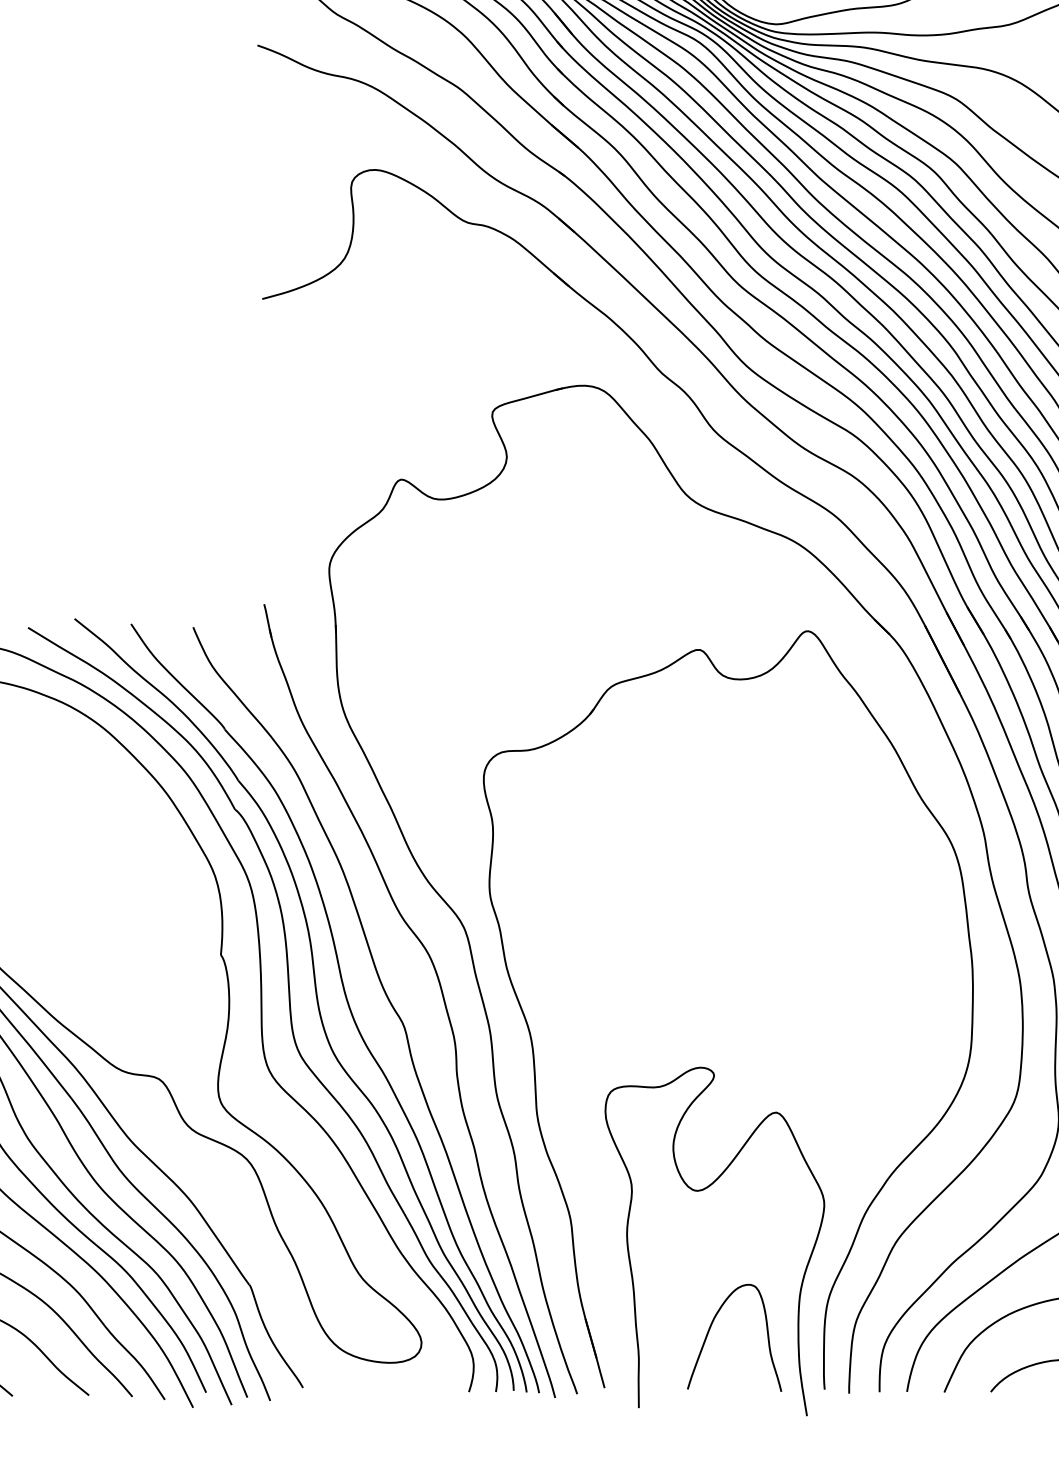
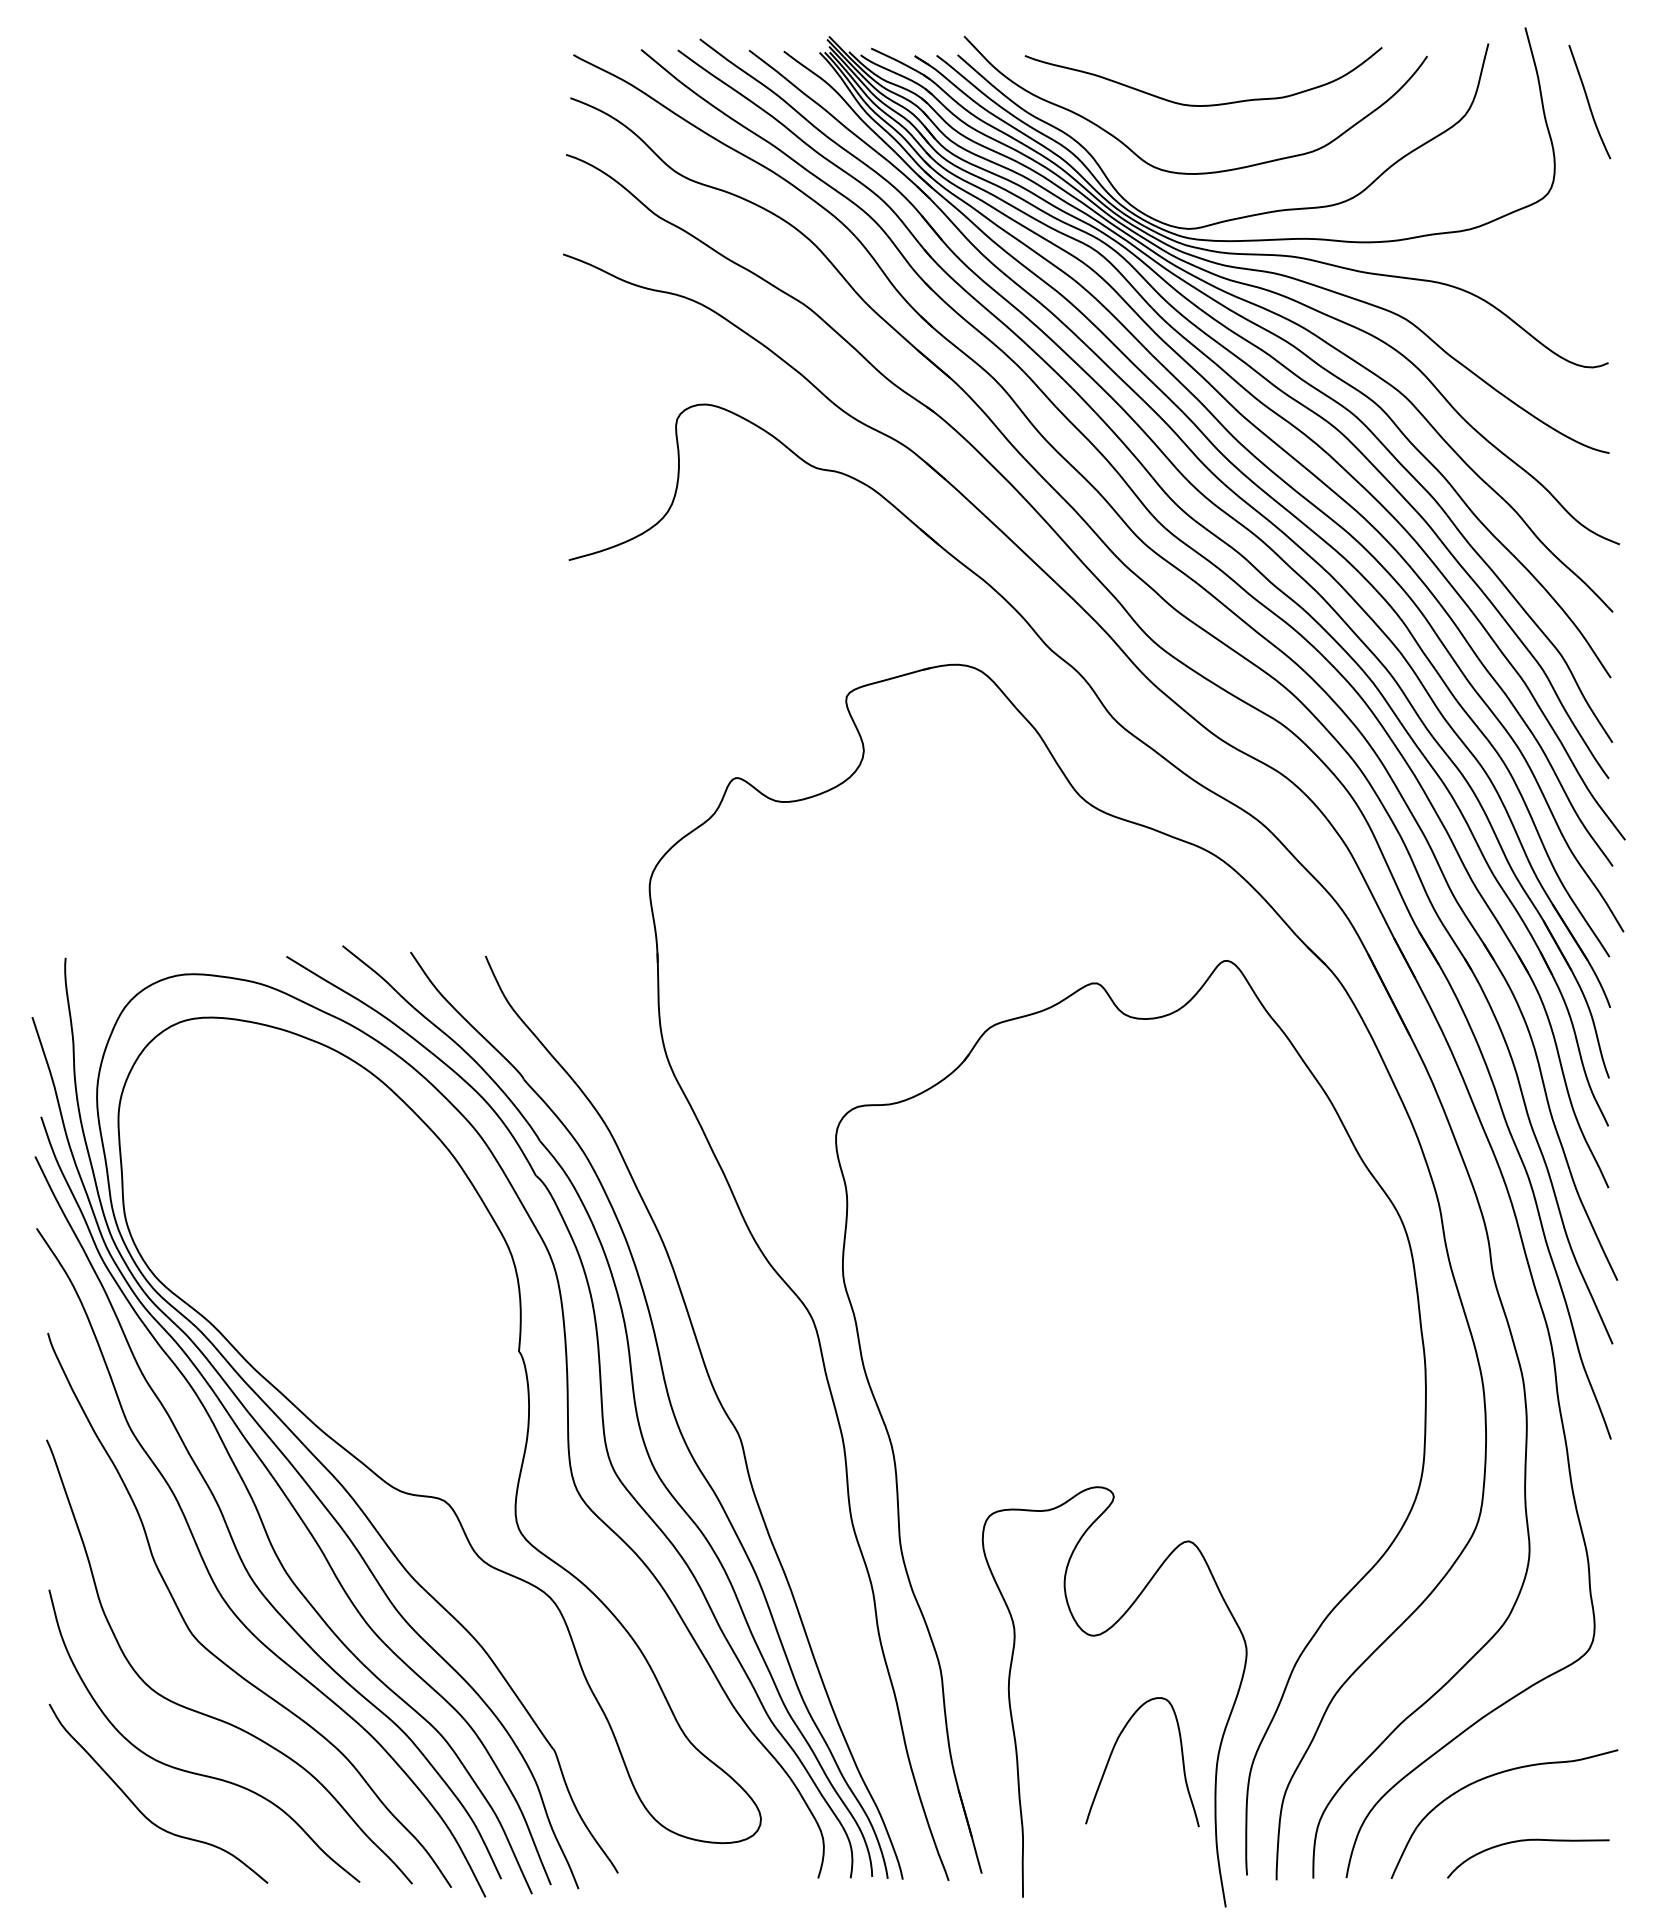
part: (441, 991) -> (784, 1395), removed
curve: (710, 1329) -> (1113, 1751), moved

